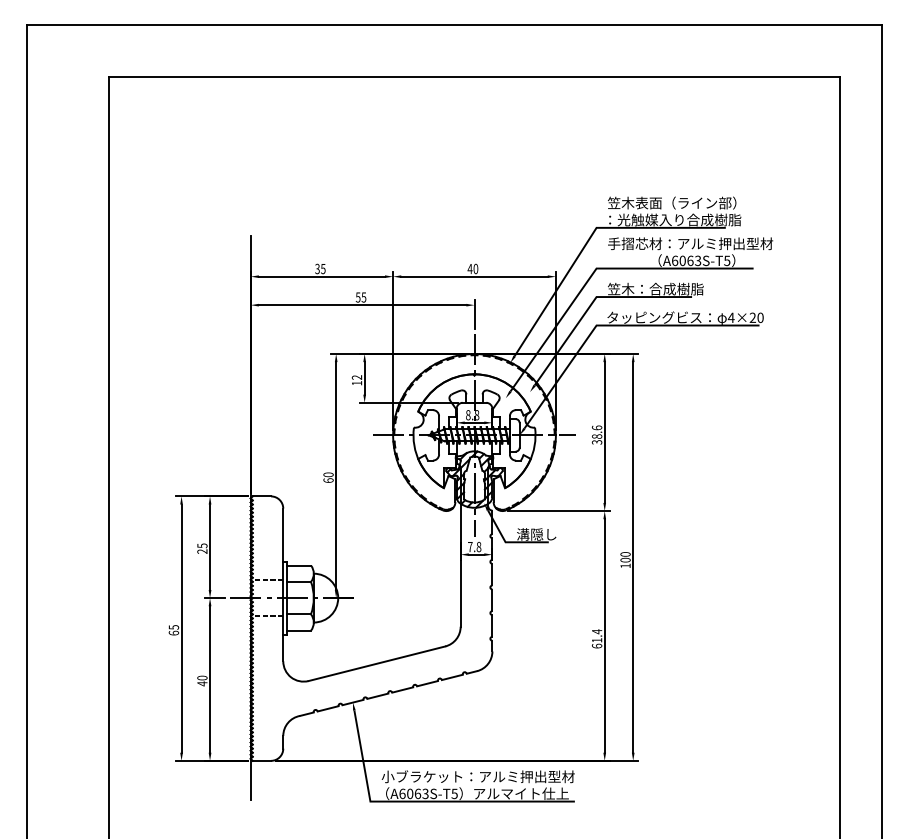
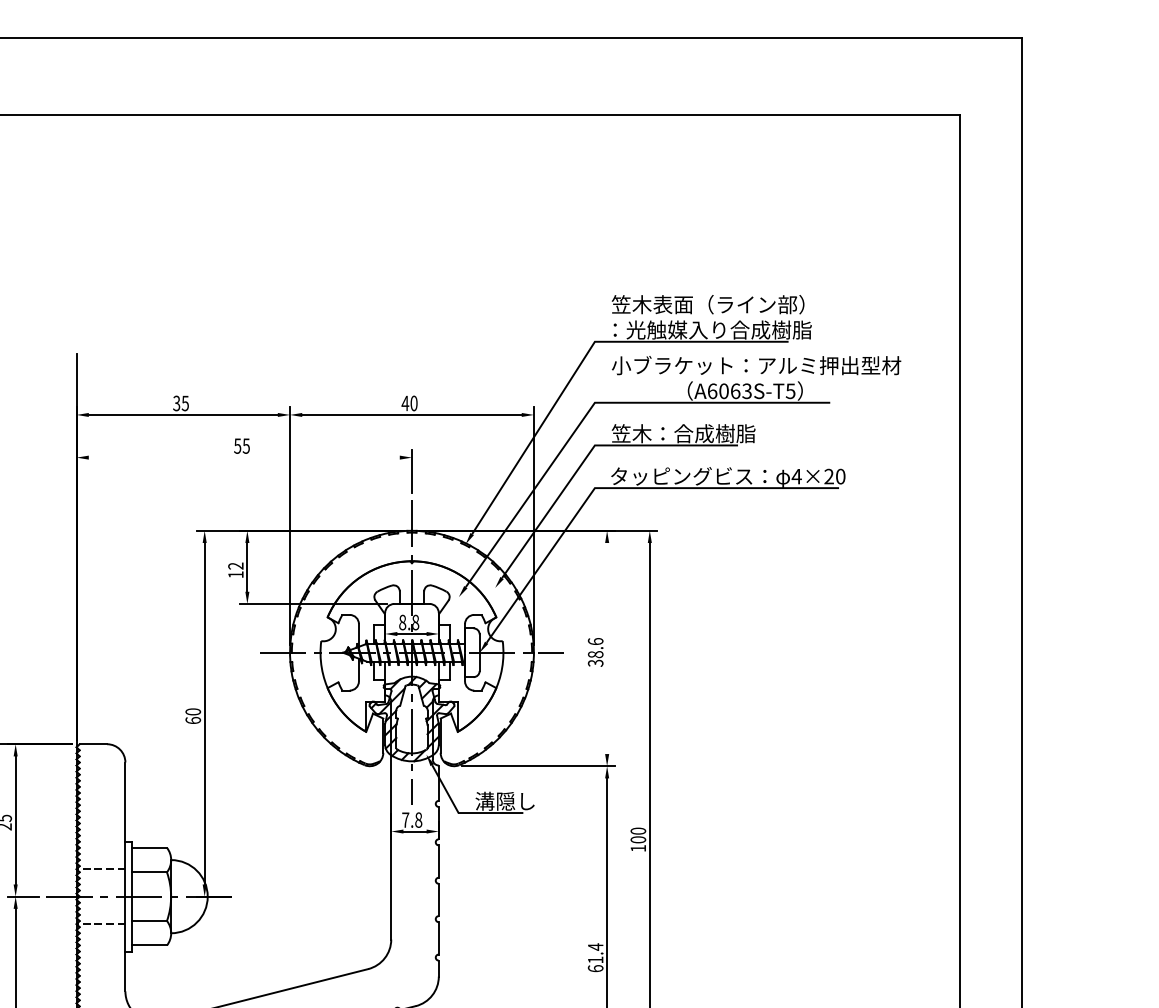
text: (704, 243) -> (756, 365), 手摺芯材：アルミ押出型材 -> 小ブラケット：アルミ押出型材
line: (362, 305) -> (244, 458), removed
line: (604, 432) -> (606, 648), removed

